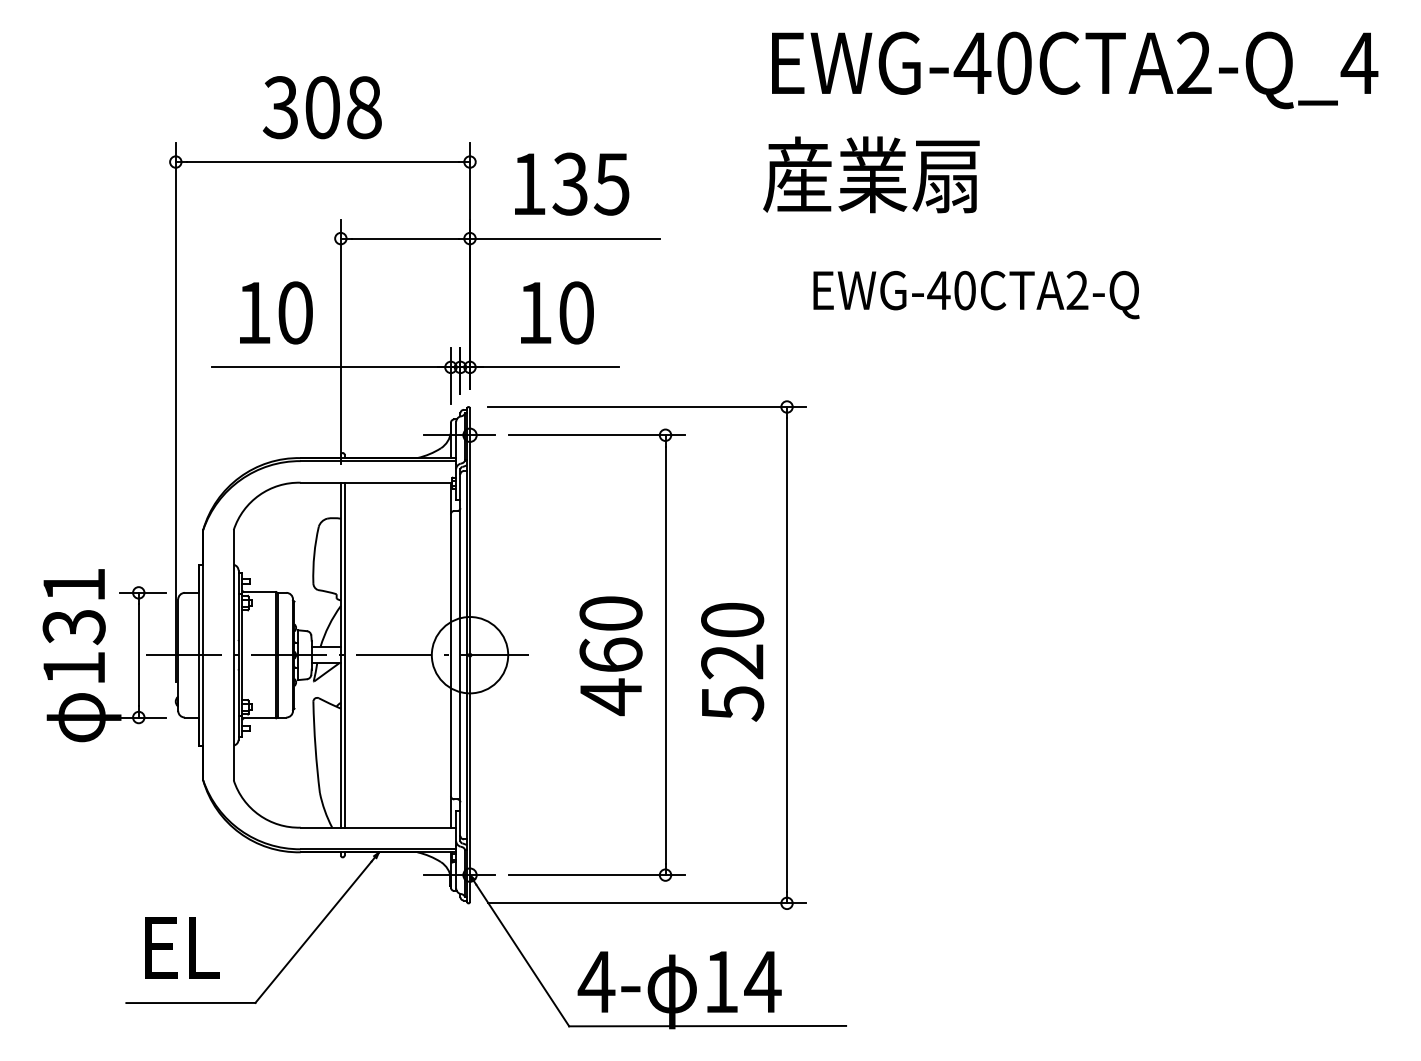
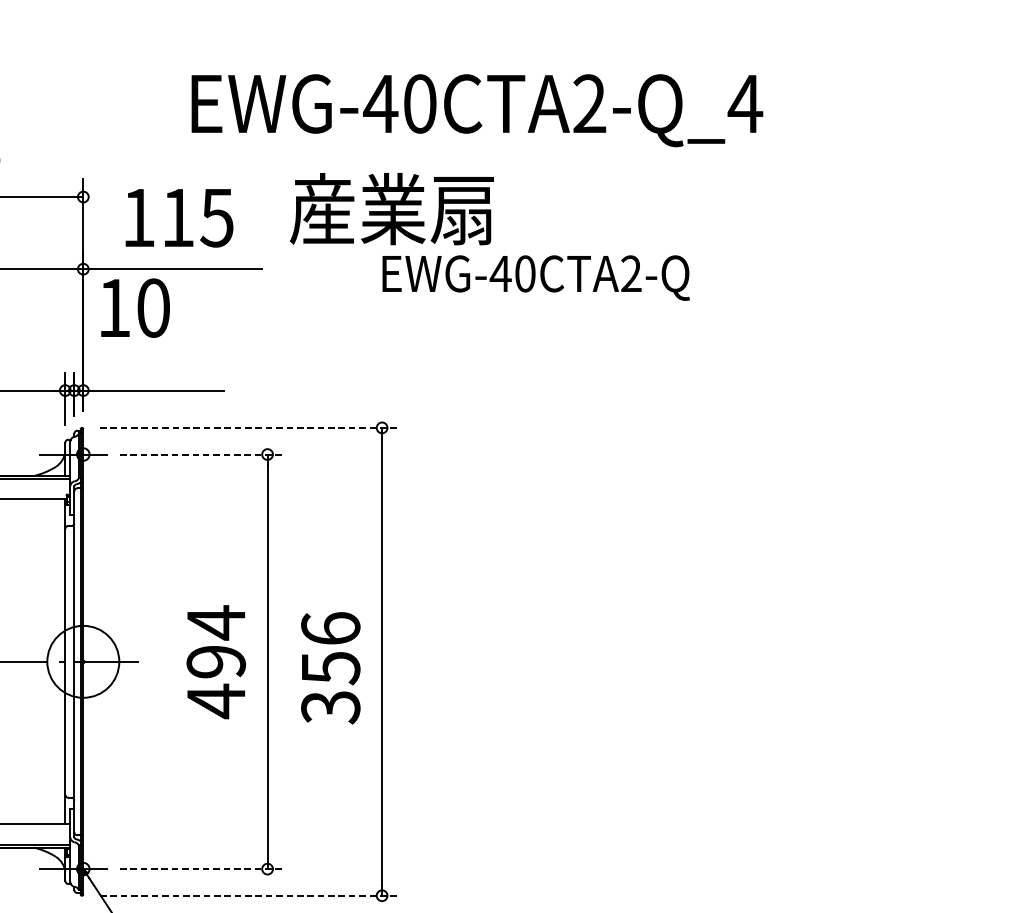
text: (1075, 70) -> (477, 110), moved
text: (871, 174) -> (391, 208), moved
text: (569, 183) -> (177, 217), 135 -> 115
text: (976, 295) -> (536, 278), moved
text: (557, 312) -> (135, 307), moved
line: (647, 407) -> (250, 428), solid -> dashed
line: (596, 435) -> (202, 454), solid -> dashed
text: (610, 633) -> (215, 641), 460 -> 494
text: (732, 661) -> (330, 667), 520 -> 356
line: (596, 875) -> (202, 869), solid -> dashed
line: (647, 903) -> (250, 895), solid -> dashed

